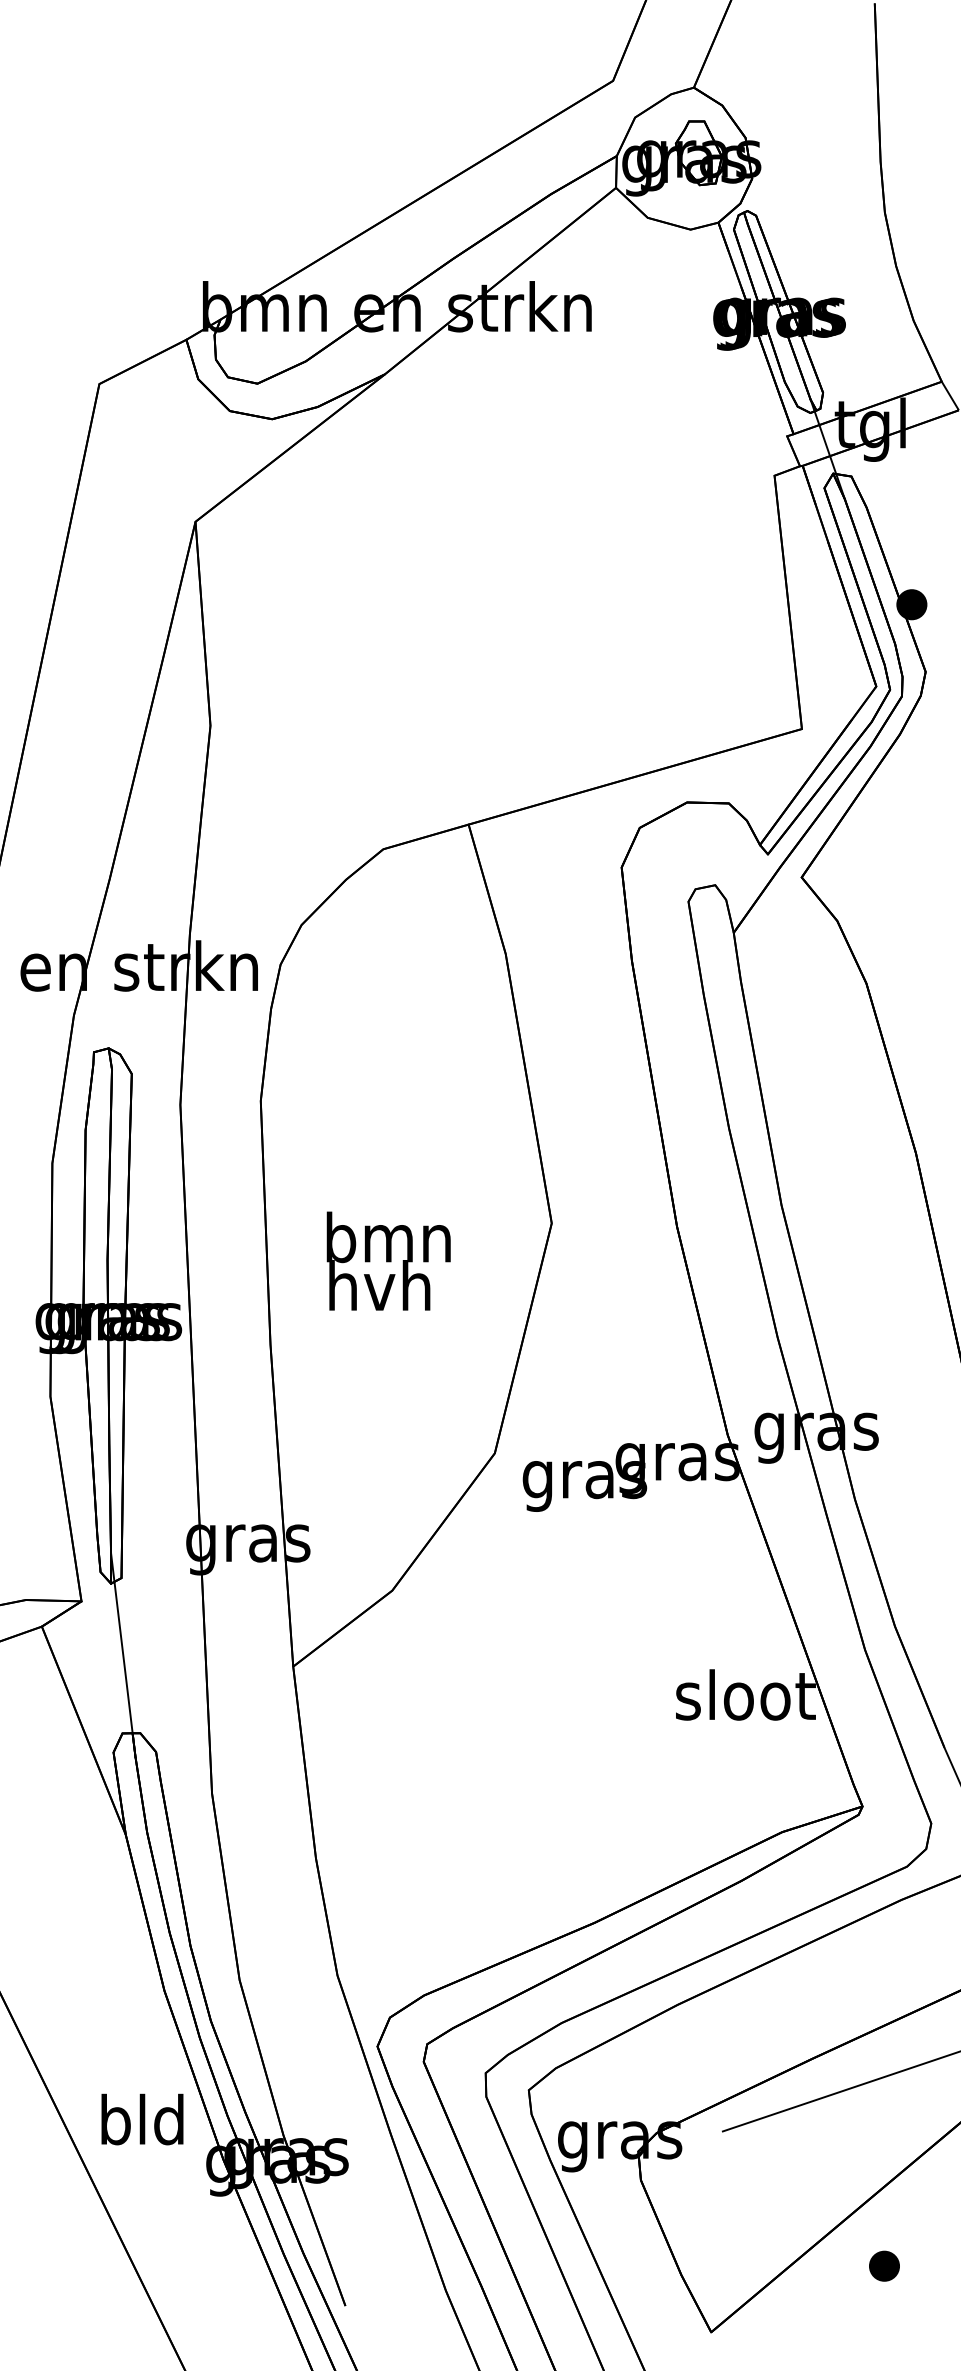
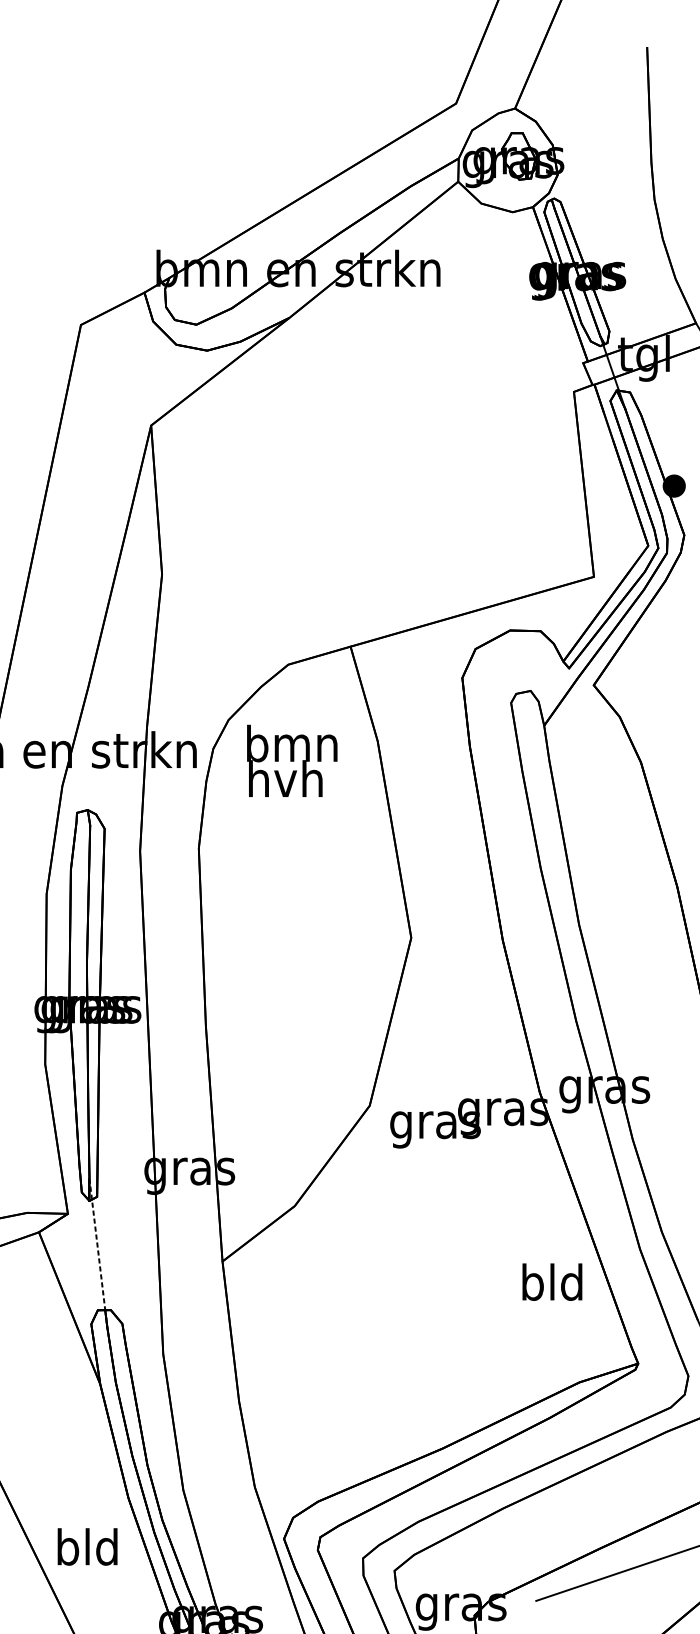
text: (388, 1260) -> (292, 760), moved
line: (123, 1655) -> (98, 1253), solid -> dashed
text: (745, 1694) -> (552, 1281), sloot -> bld
text: (142, 2119) -> (87, 1546), moved

